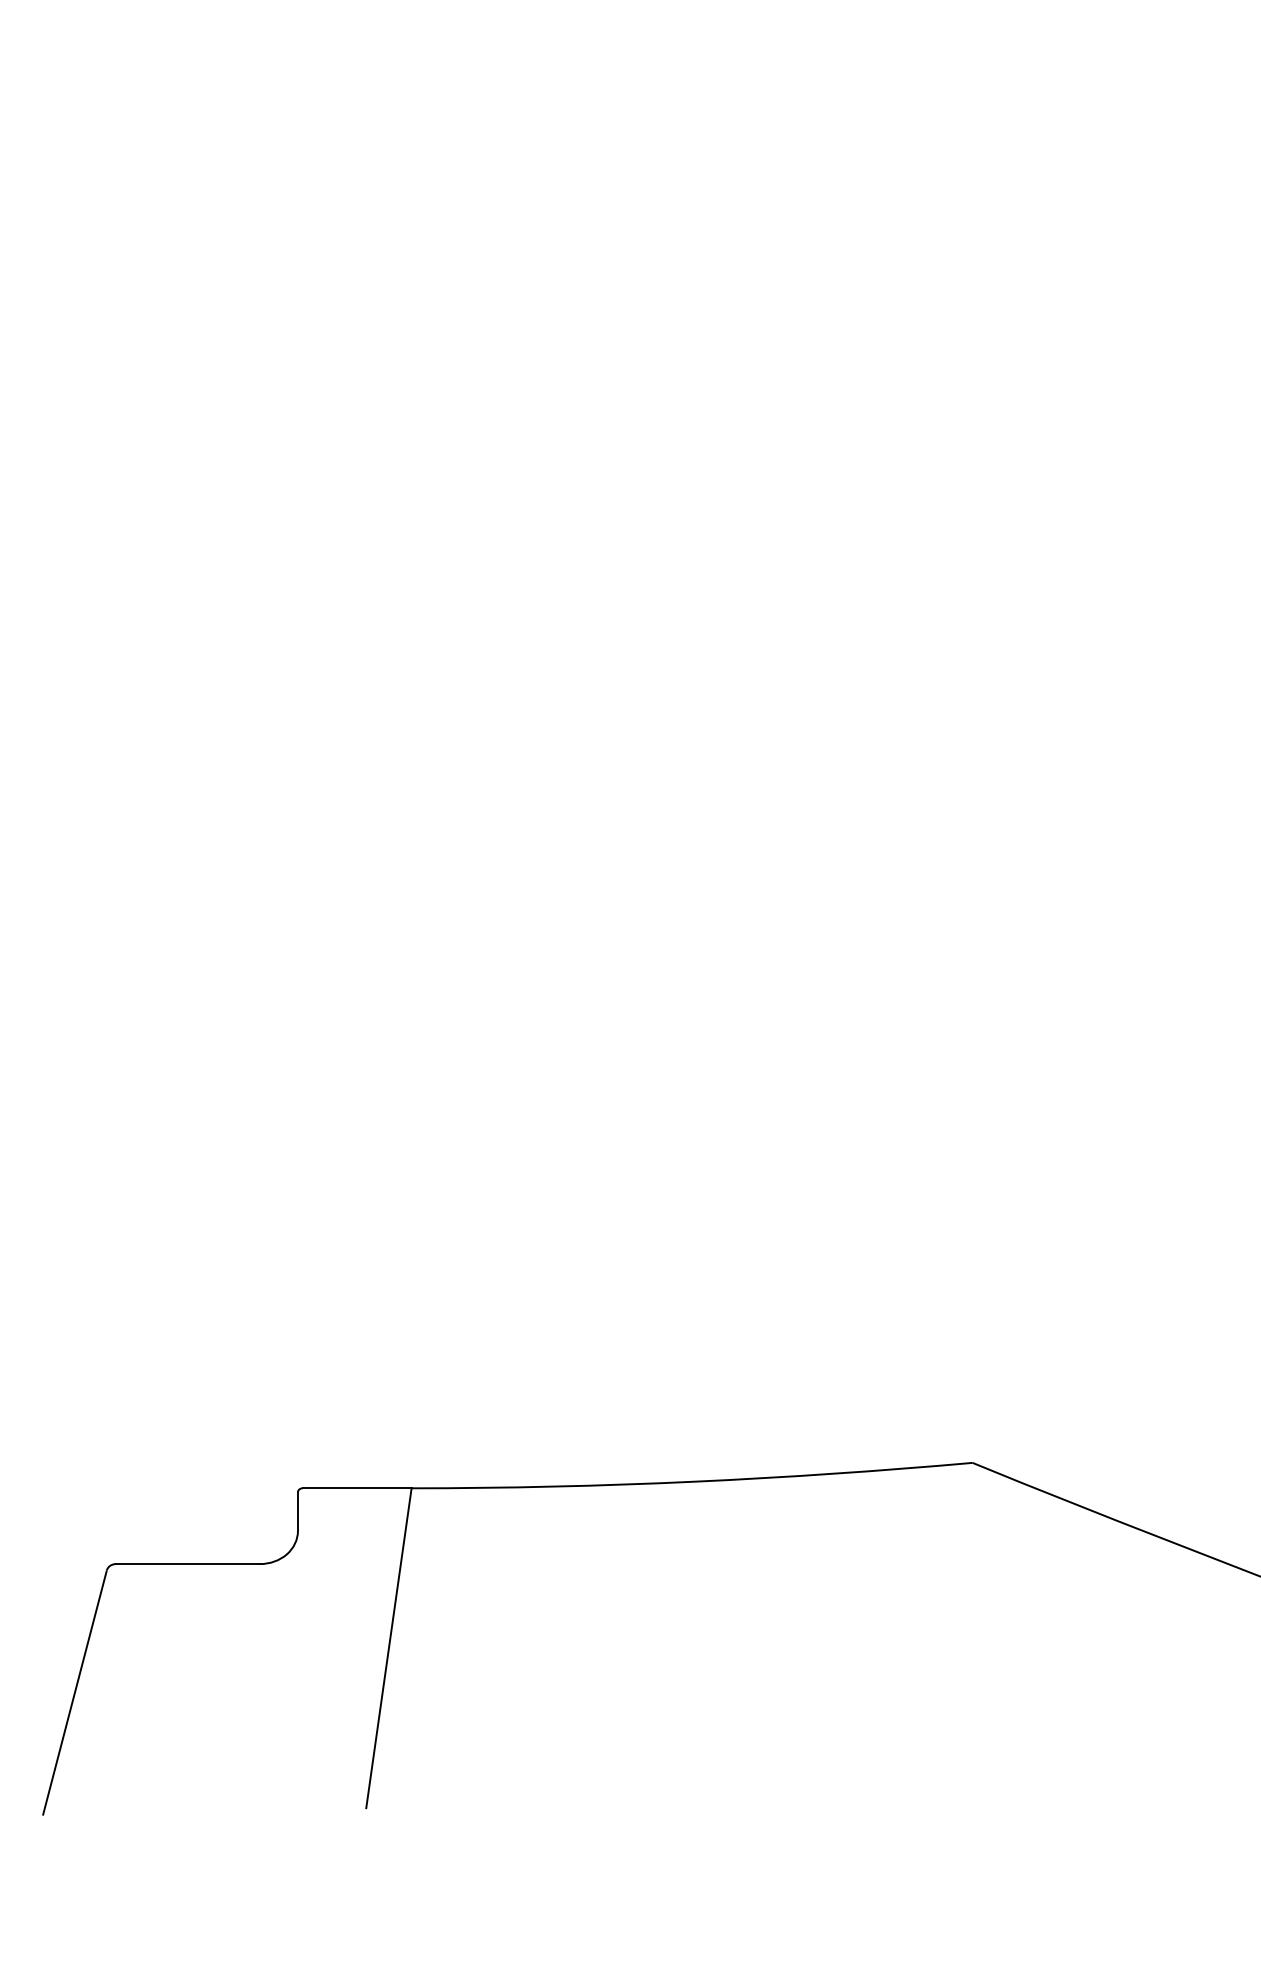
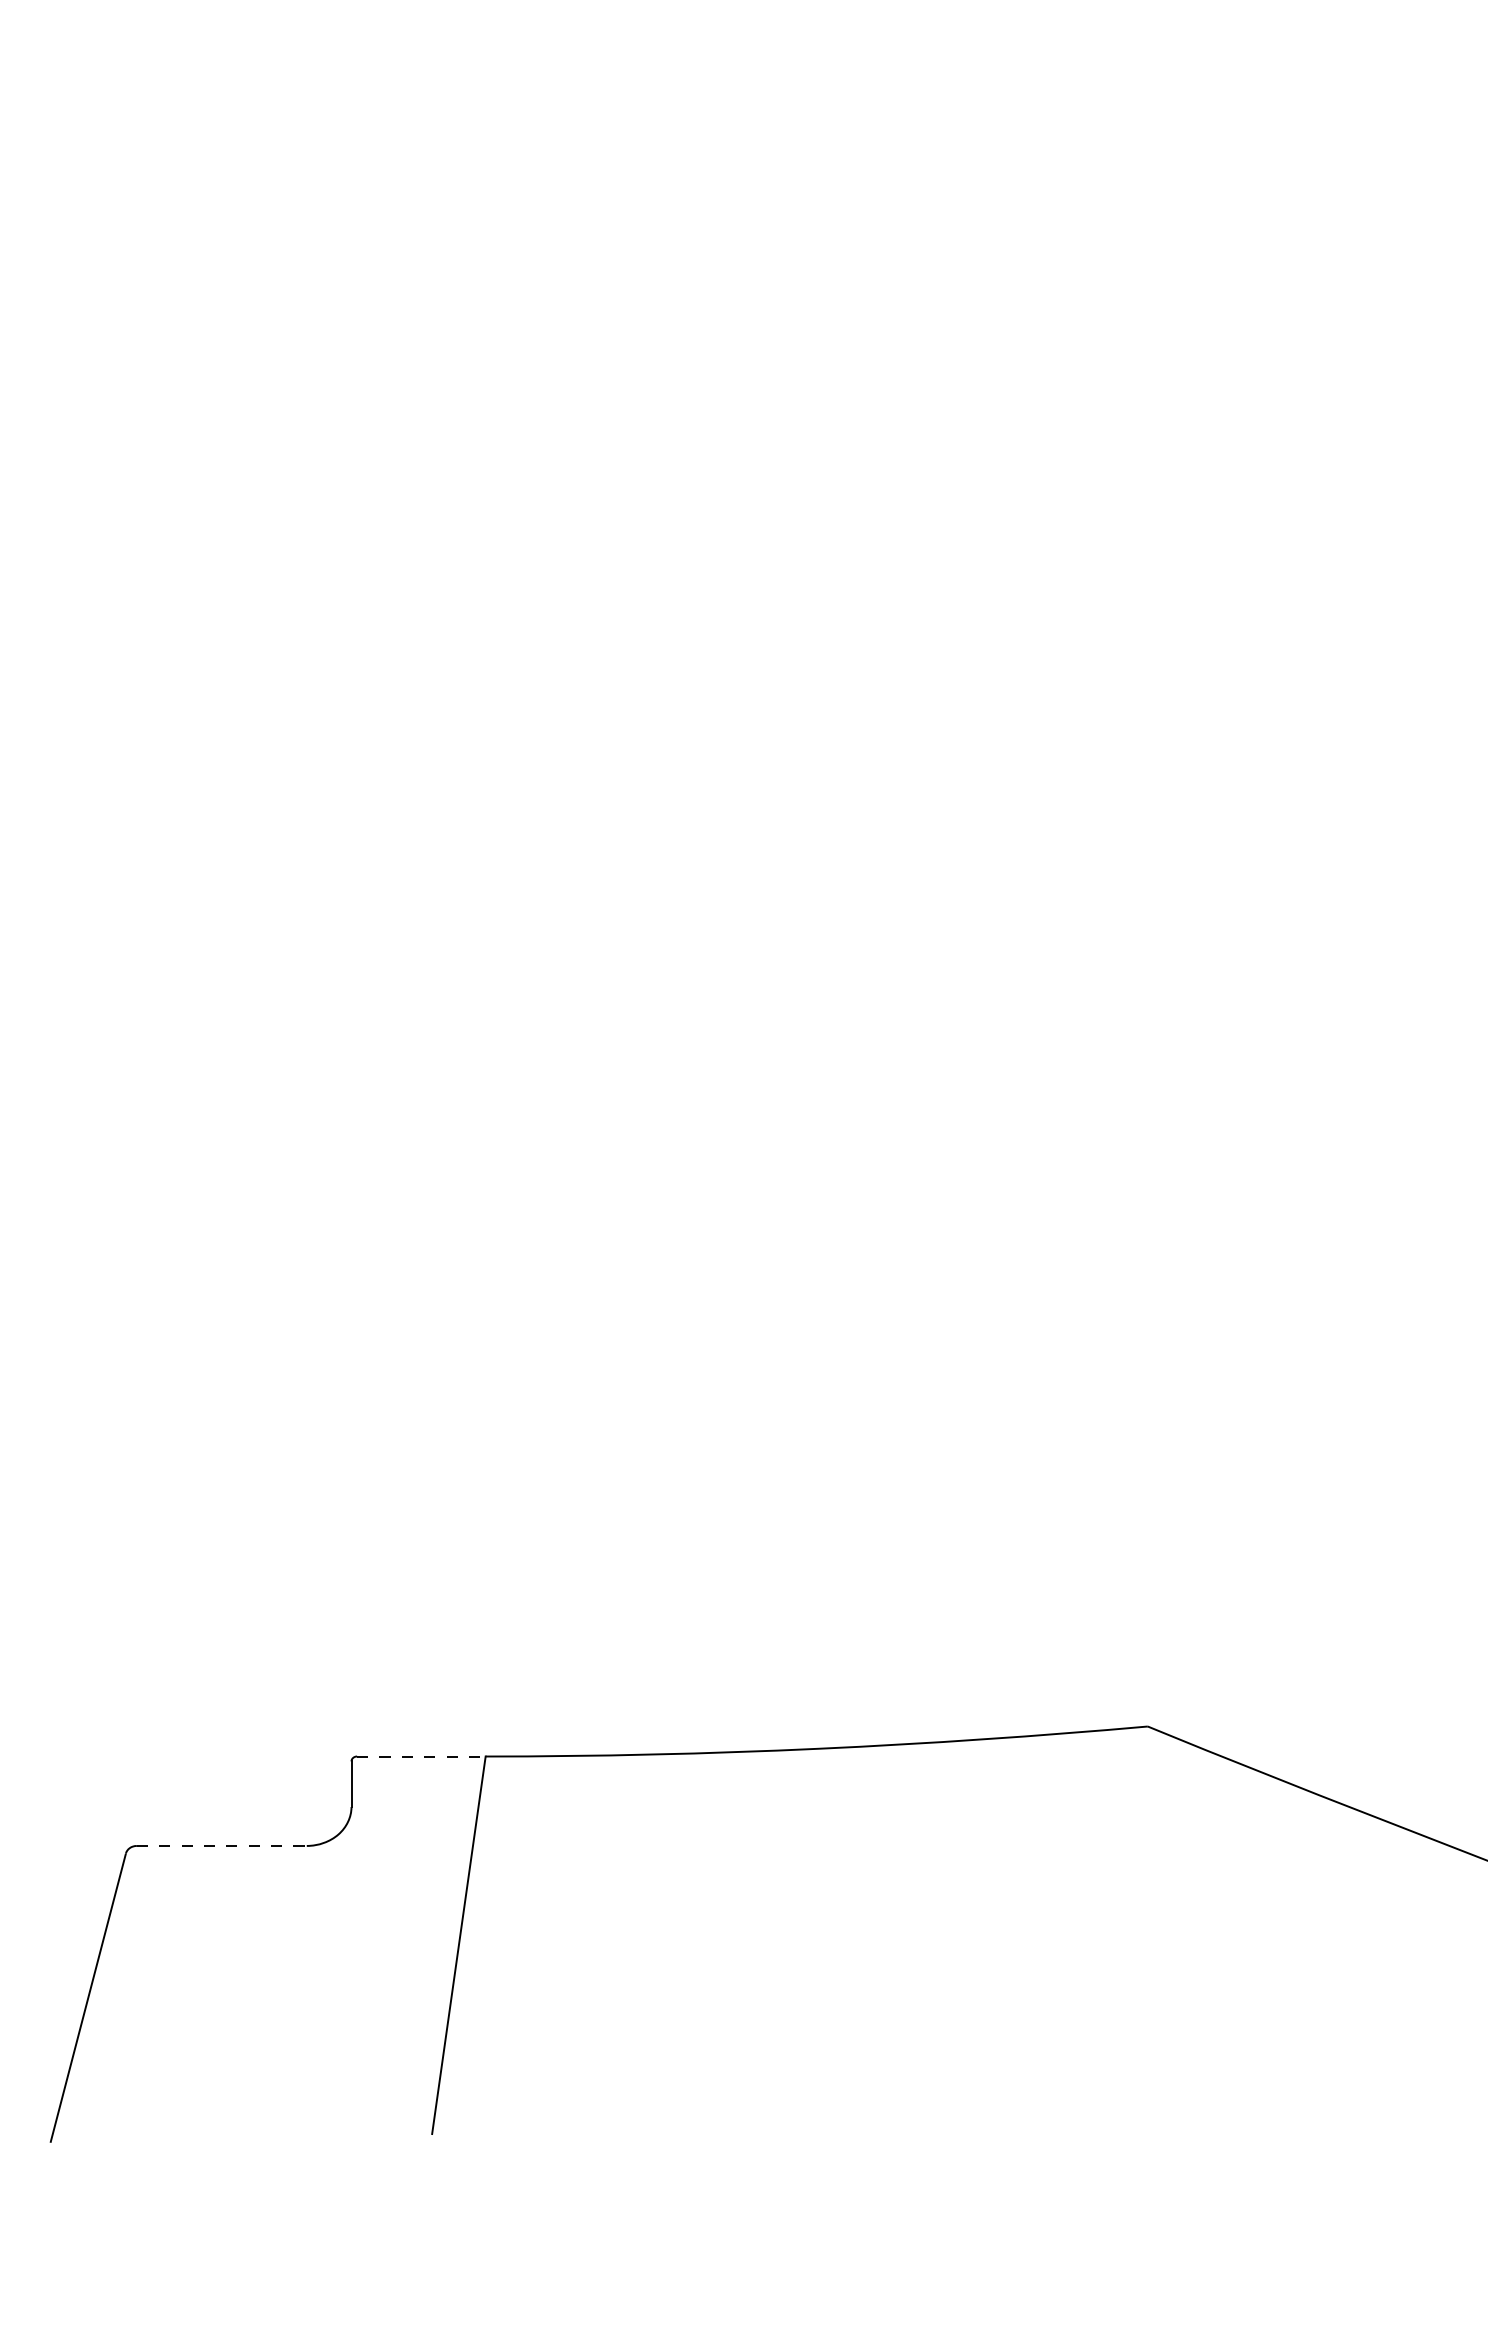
line: (357, 1488) -> (421, 1756), solid -> dashed
line: (187, 1563) -> (221, 1845), solid -> dashed

